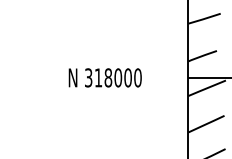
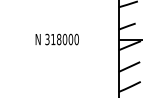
text: (103, 77) -> (56, 39), moved

